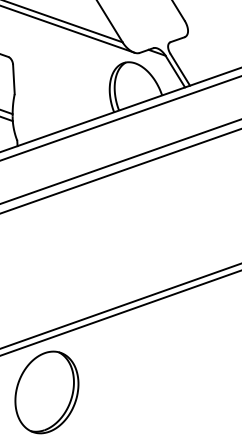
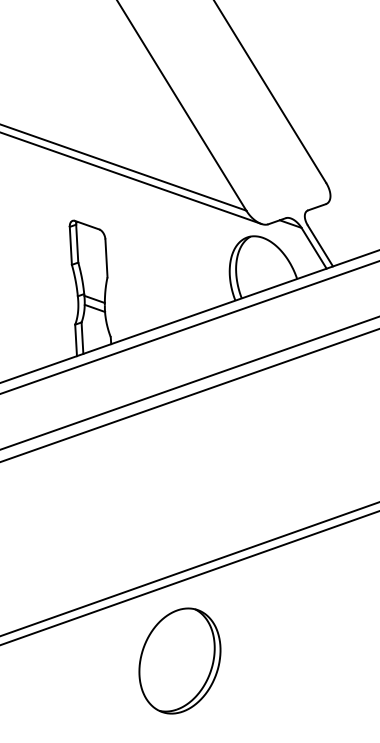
part: (46, 392) -> (179, 660), moved

